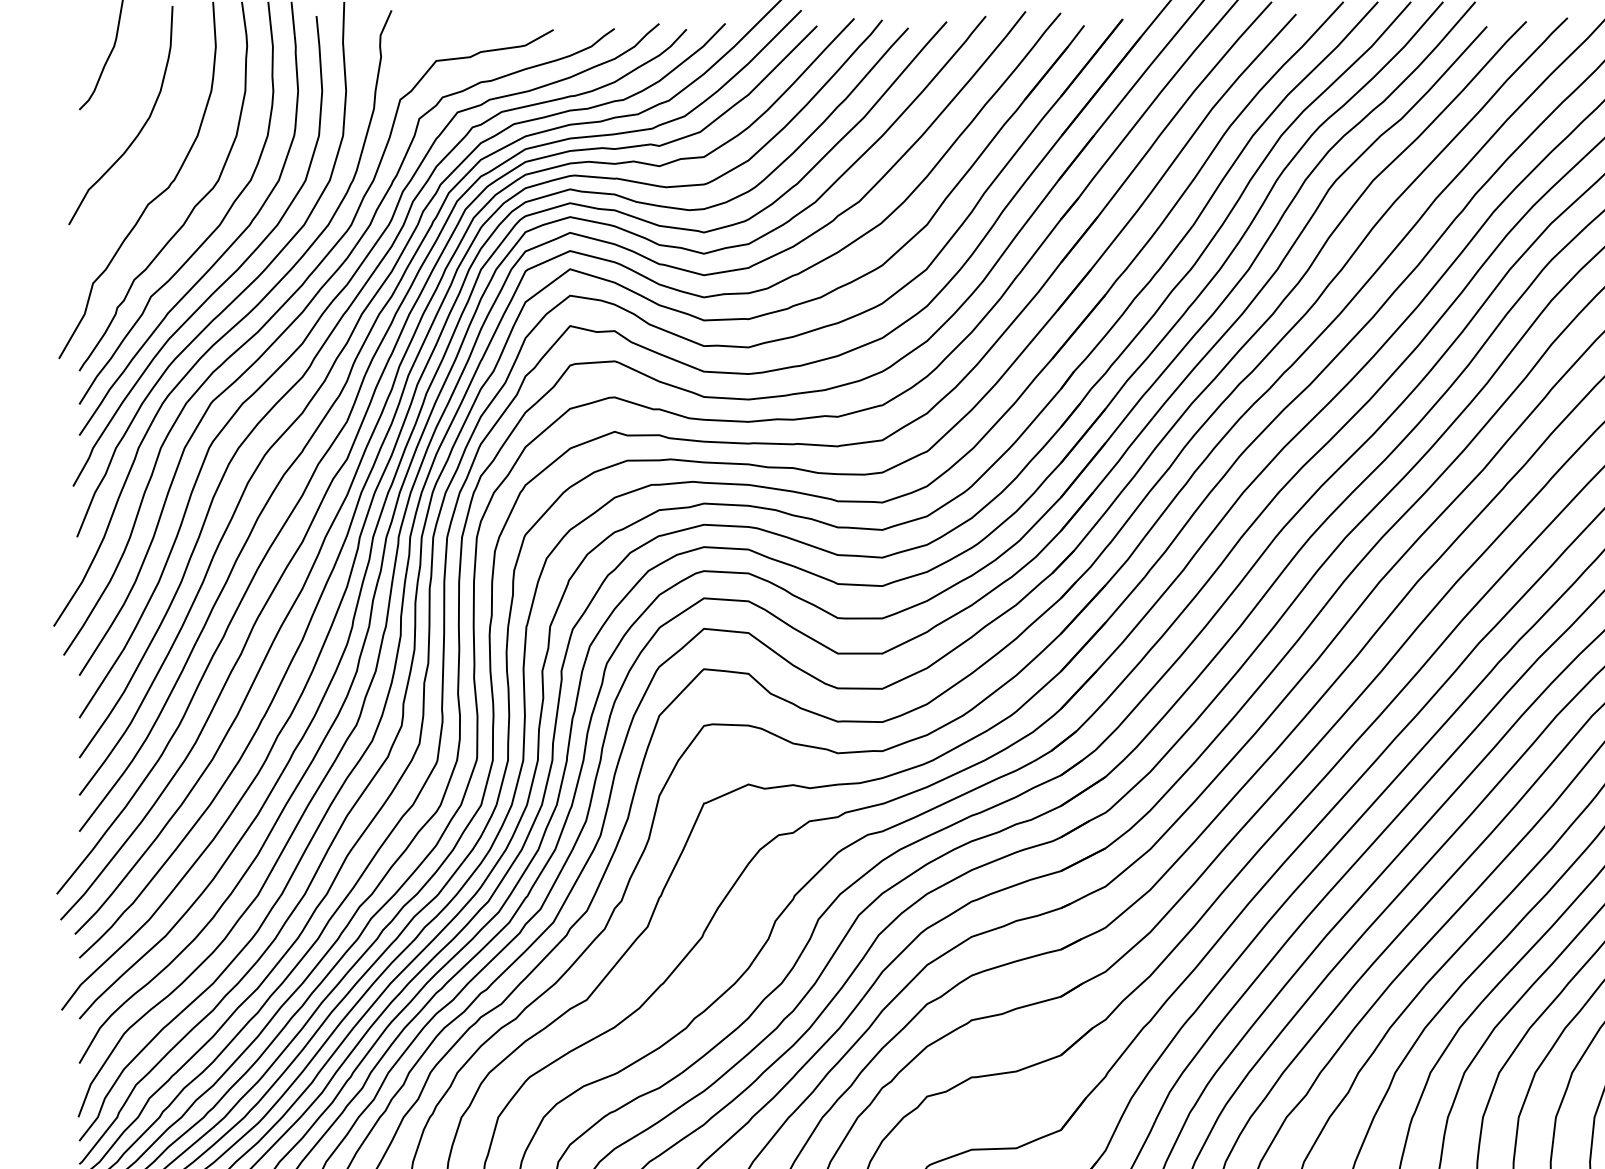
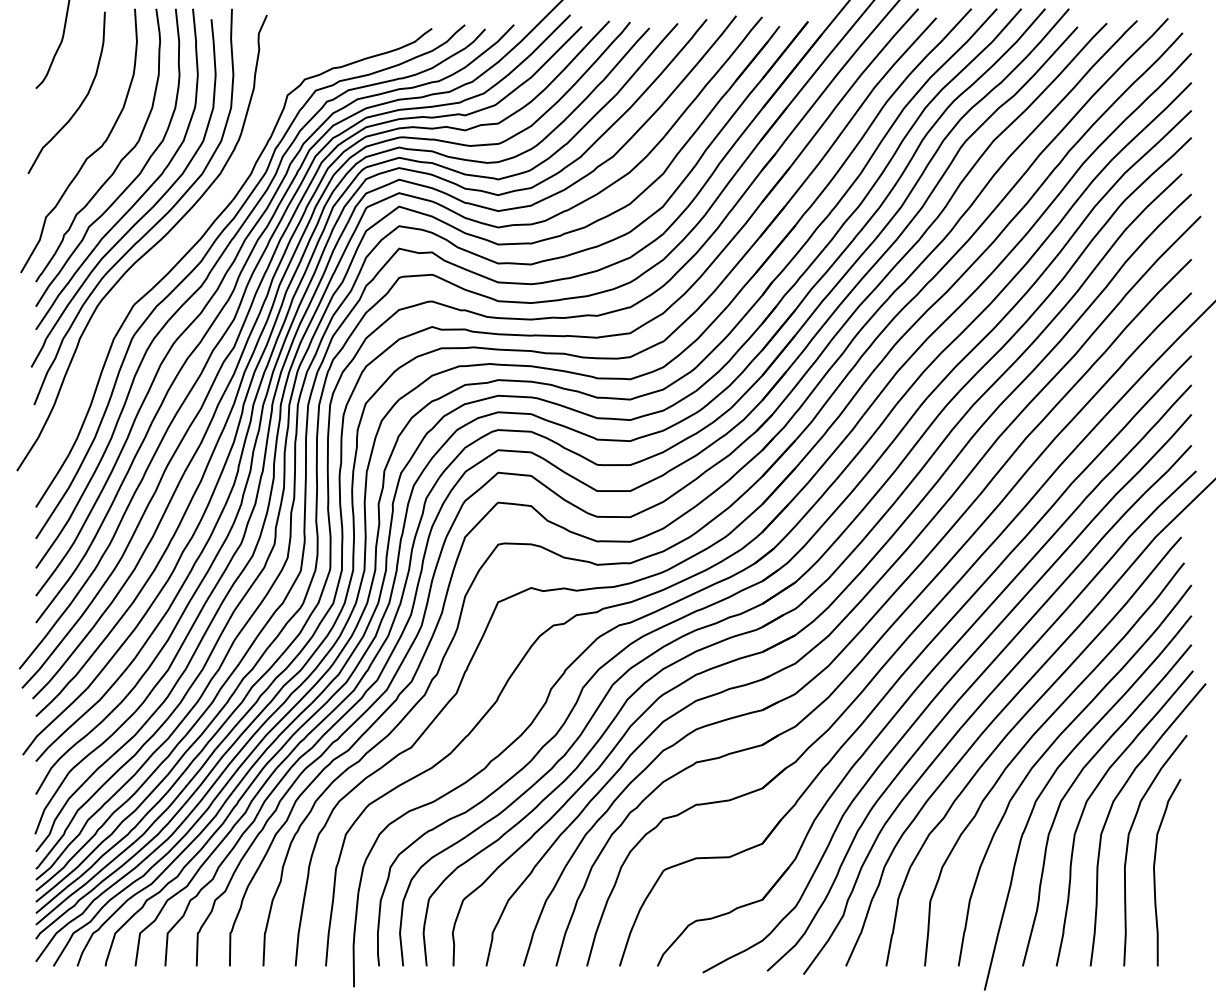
curve: (278, 312) -> (183, 238), removed

